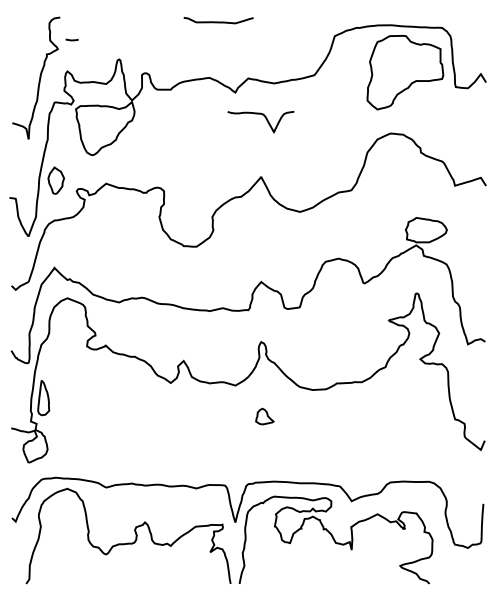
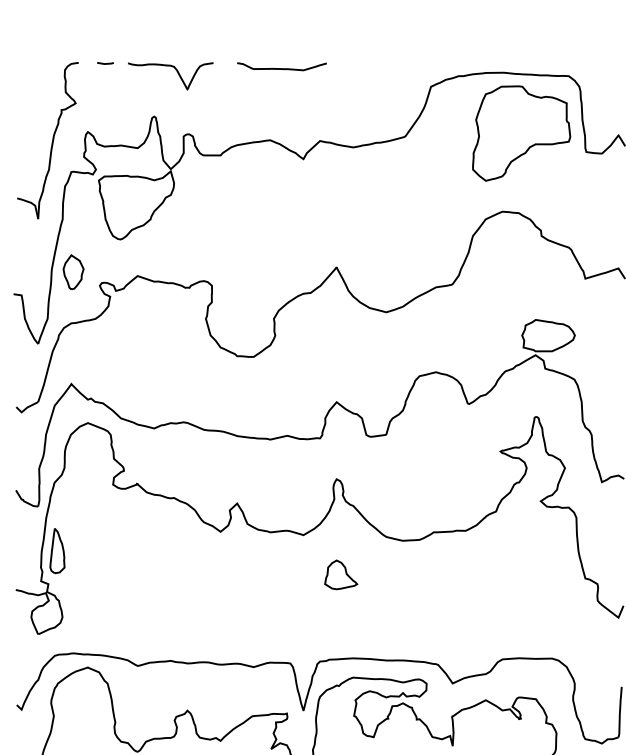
line: (71, 39) -> (104, 62), moved
curve: (265, 119) -> (176, 73), moved
part: (264, 416) -> (340, 574), size x1.43

